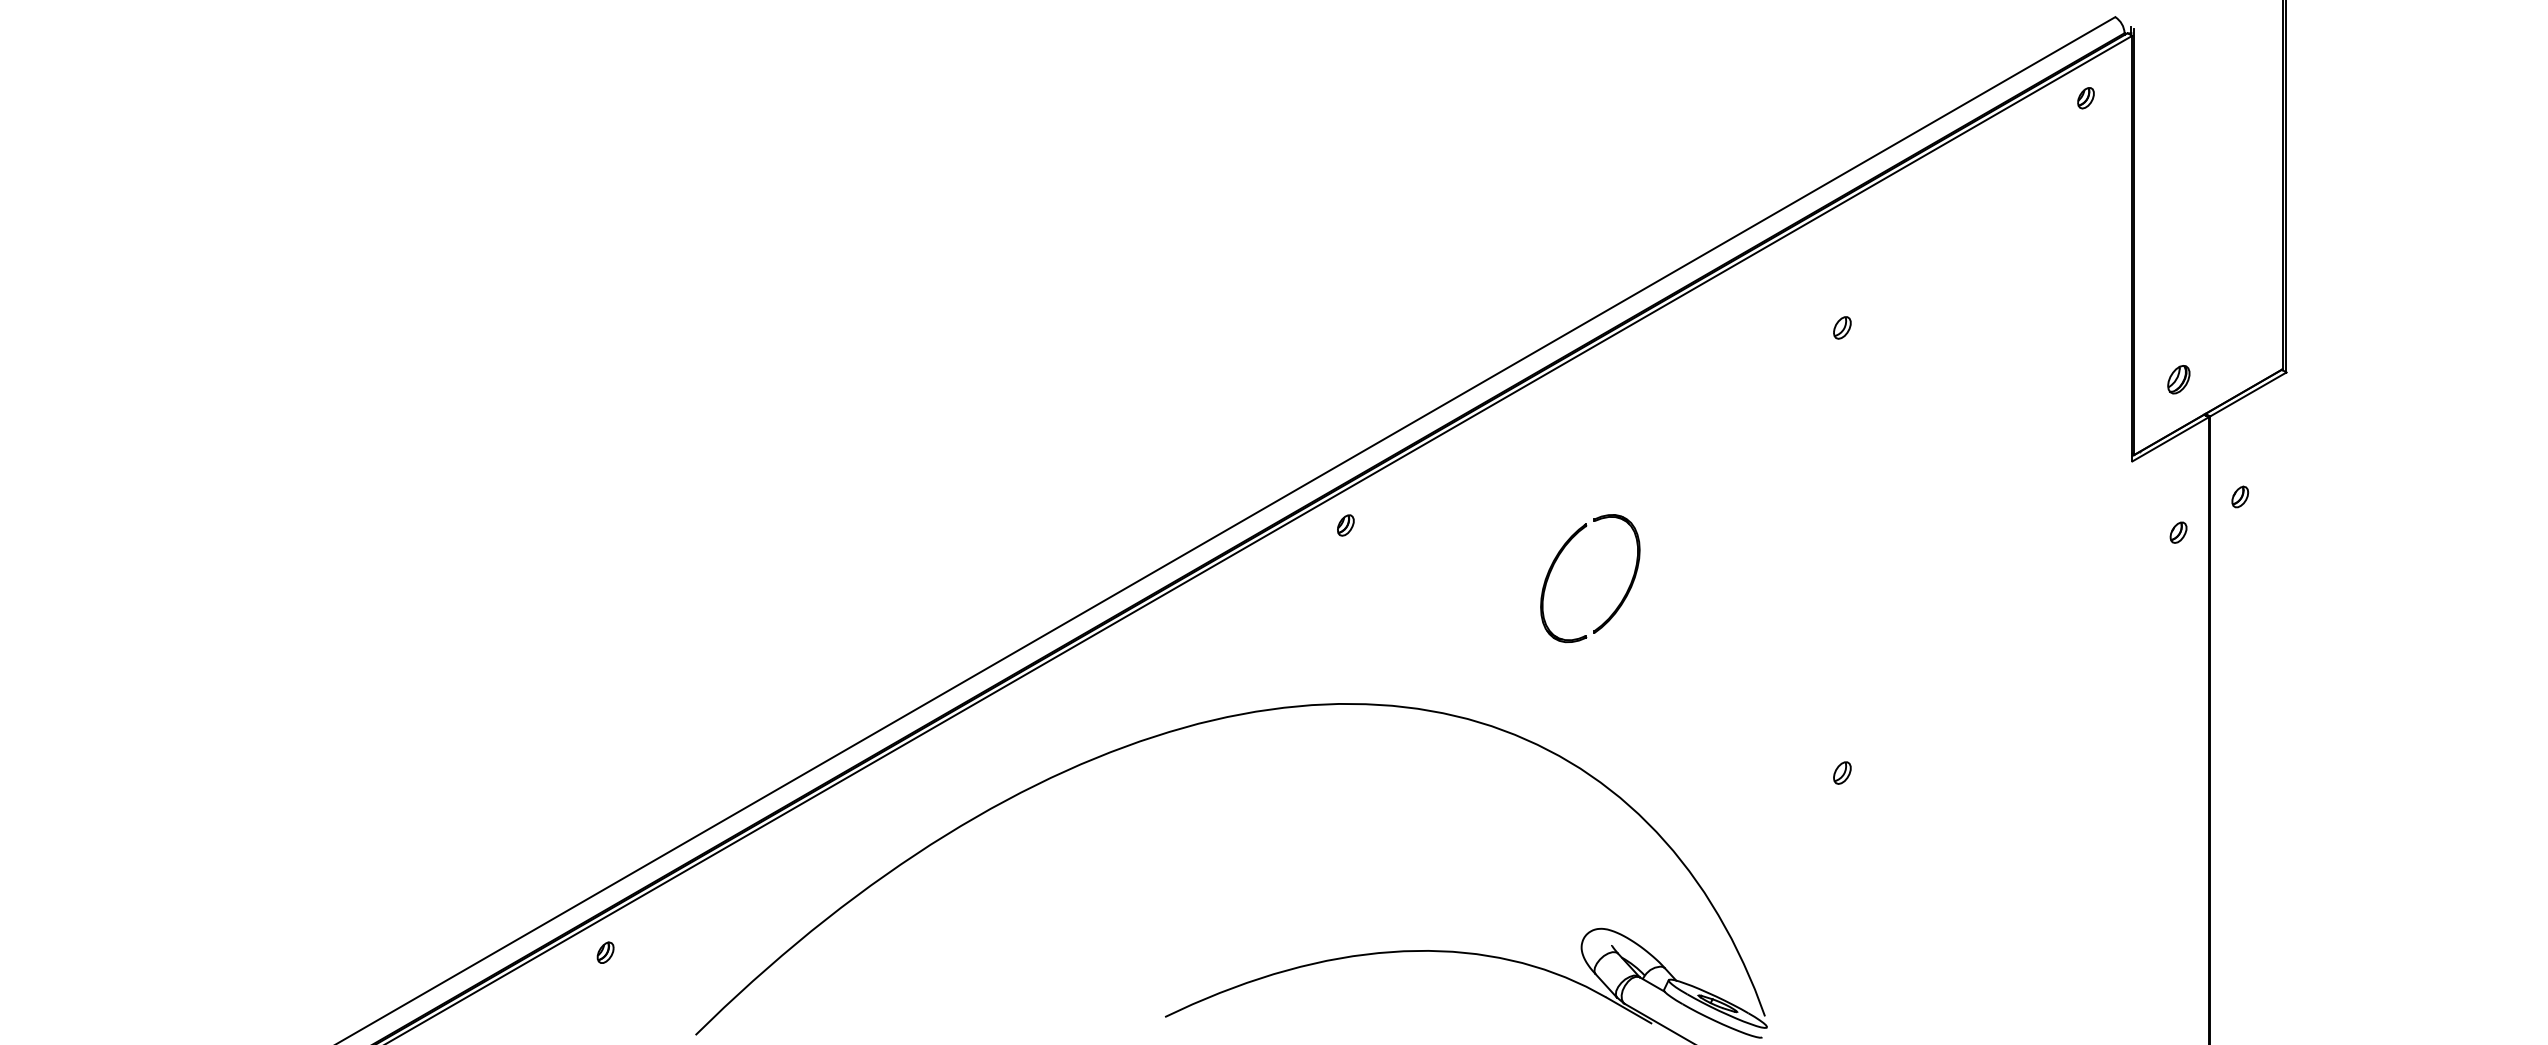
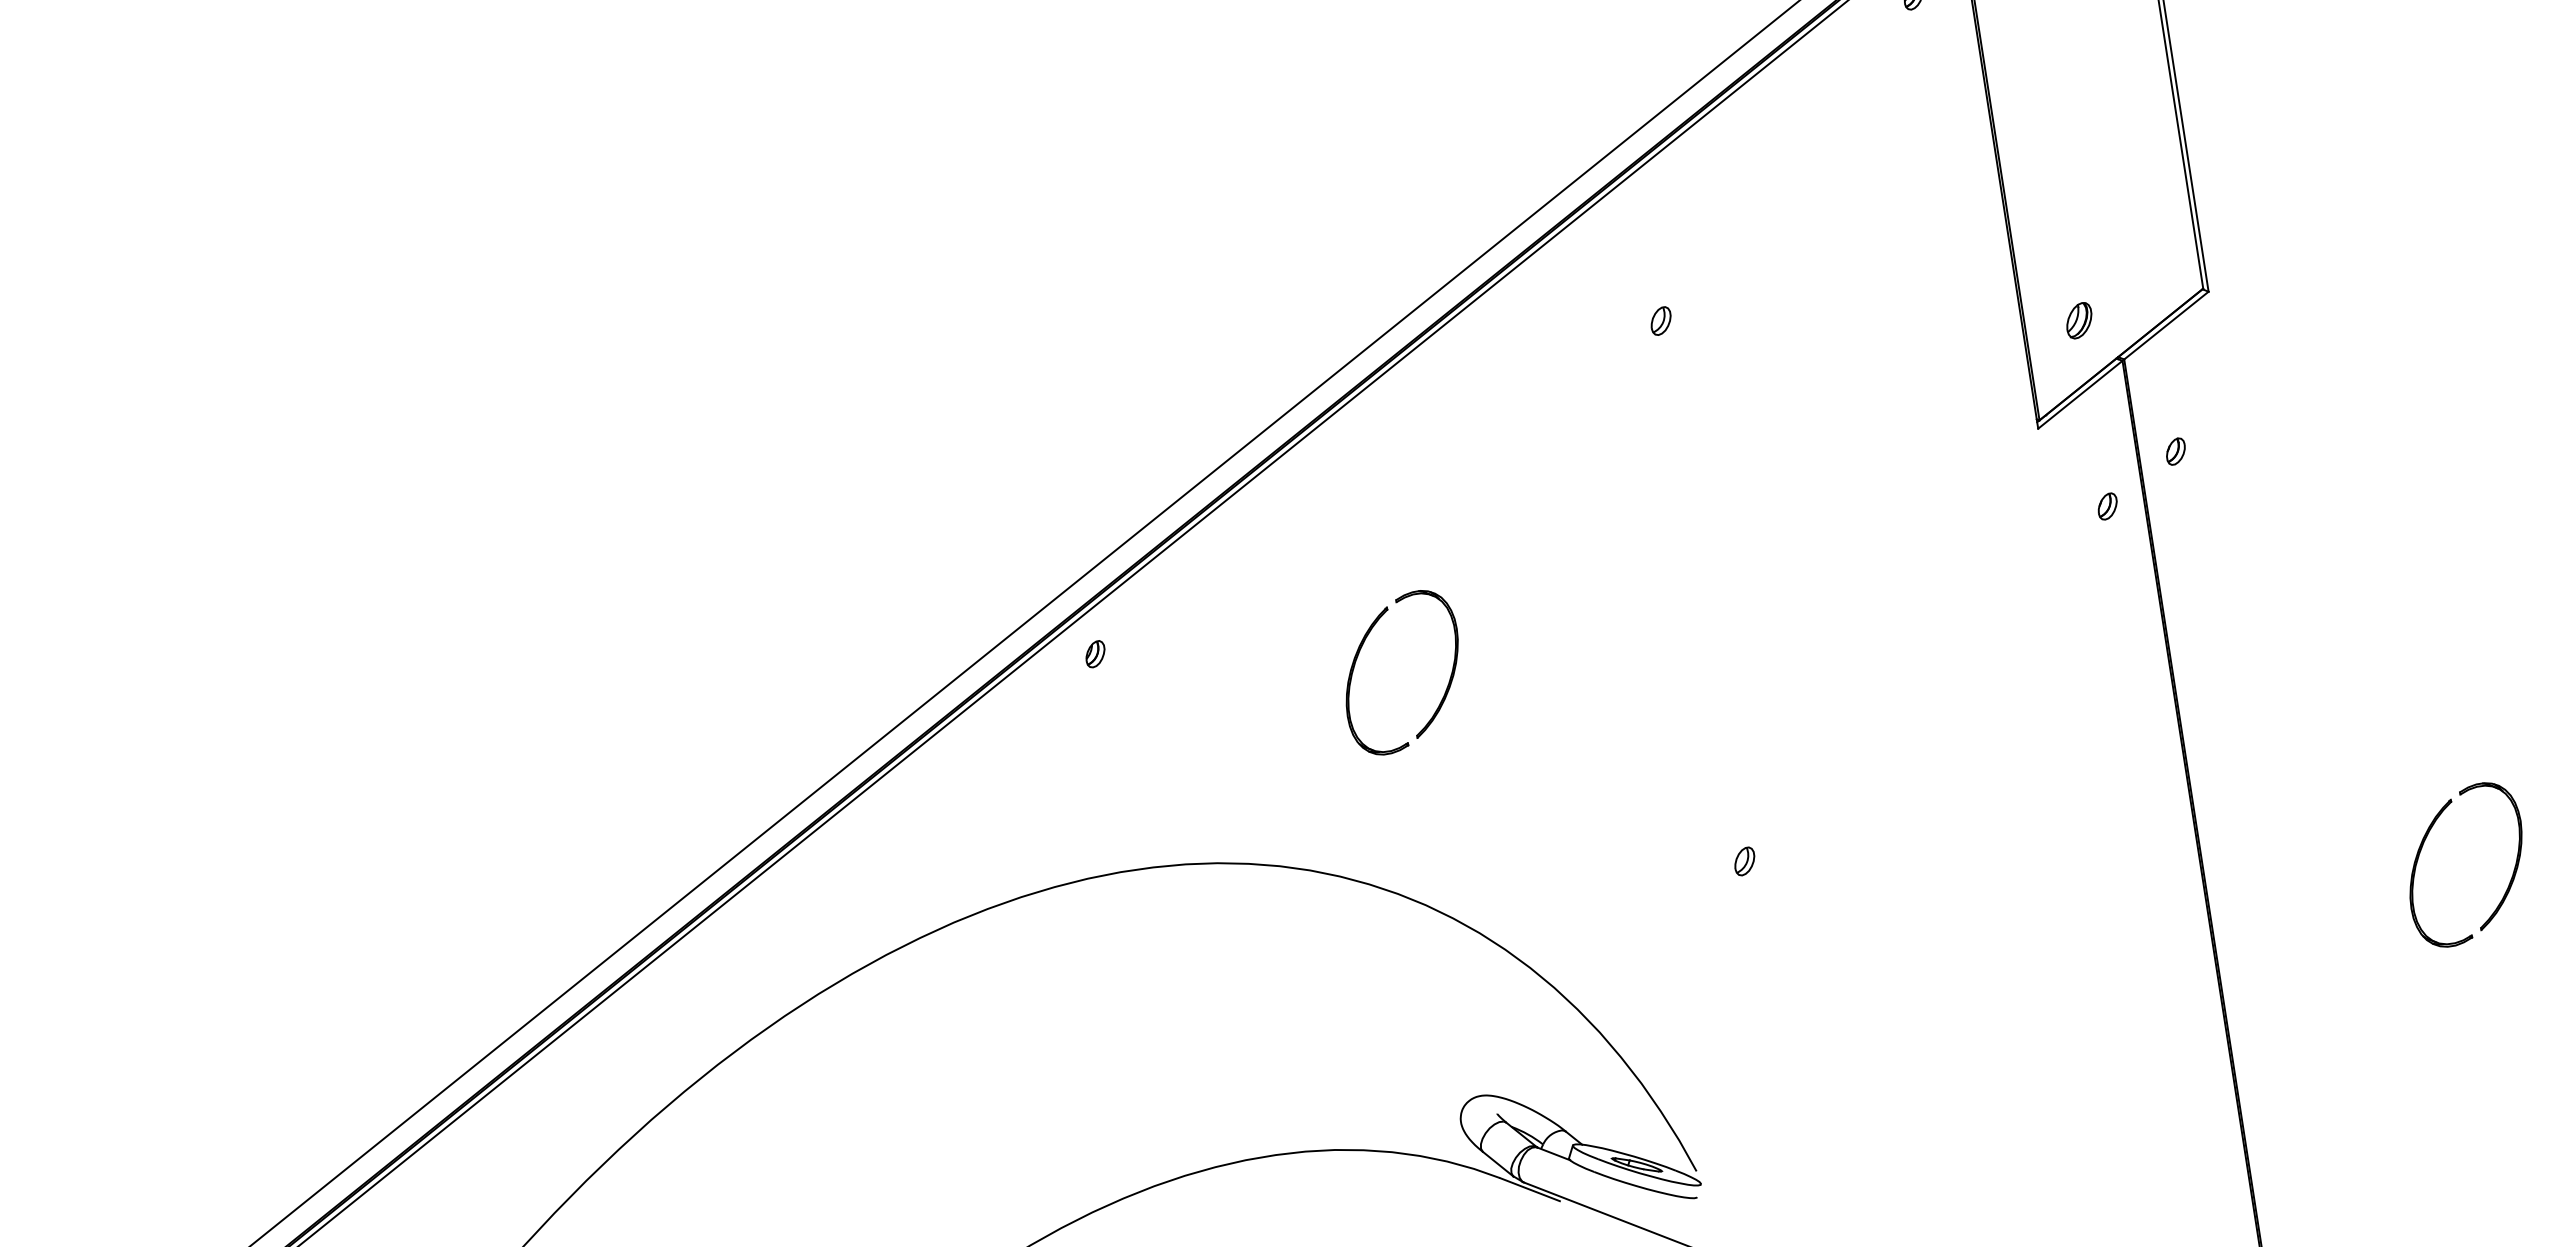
part: (2456, 881) -> (2510, 877), added

